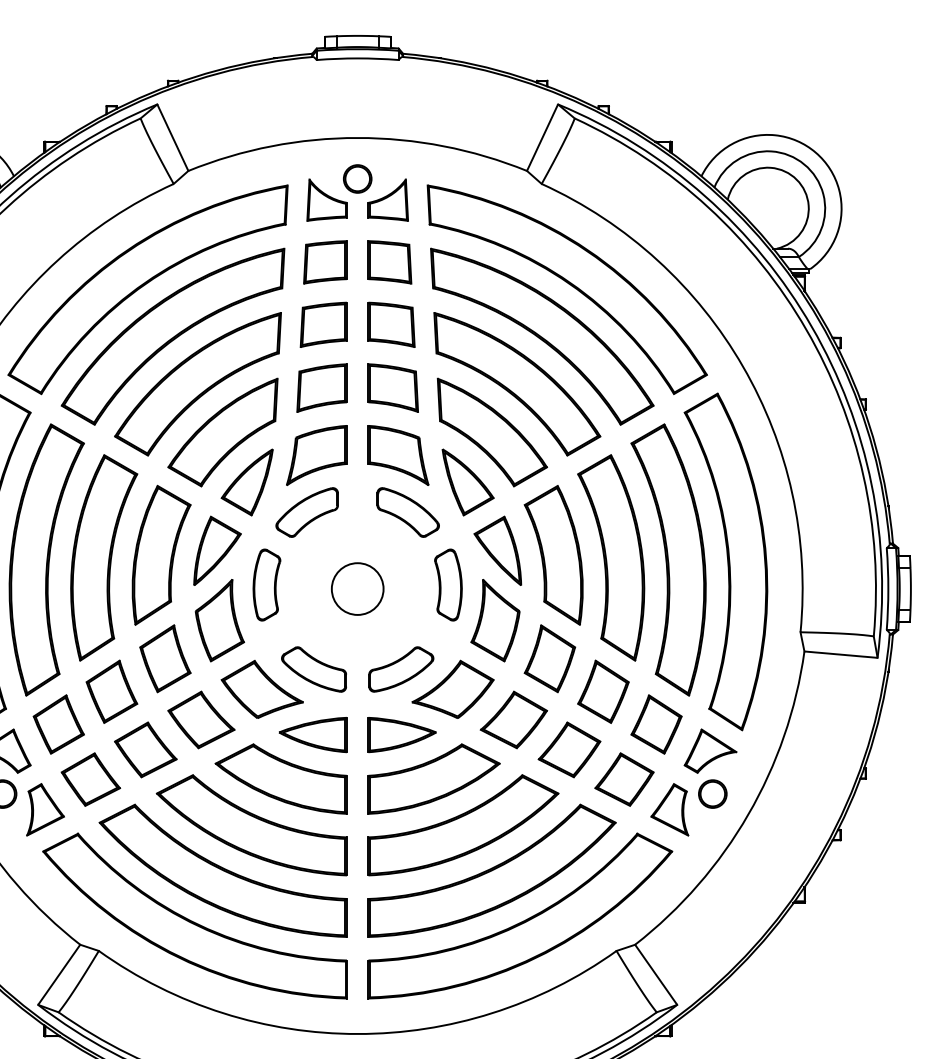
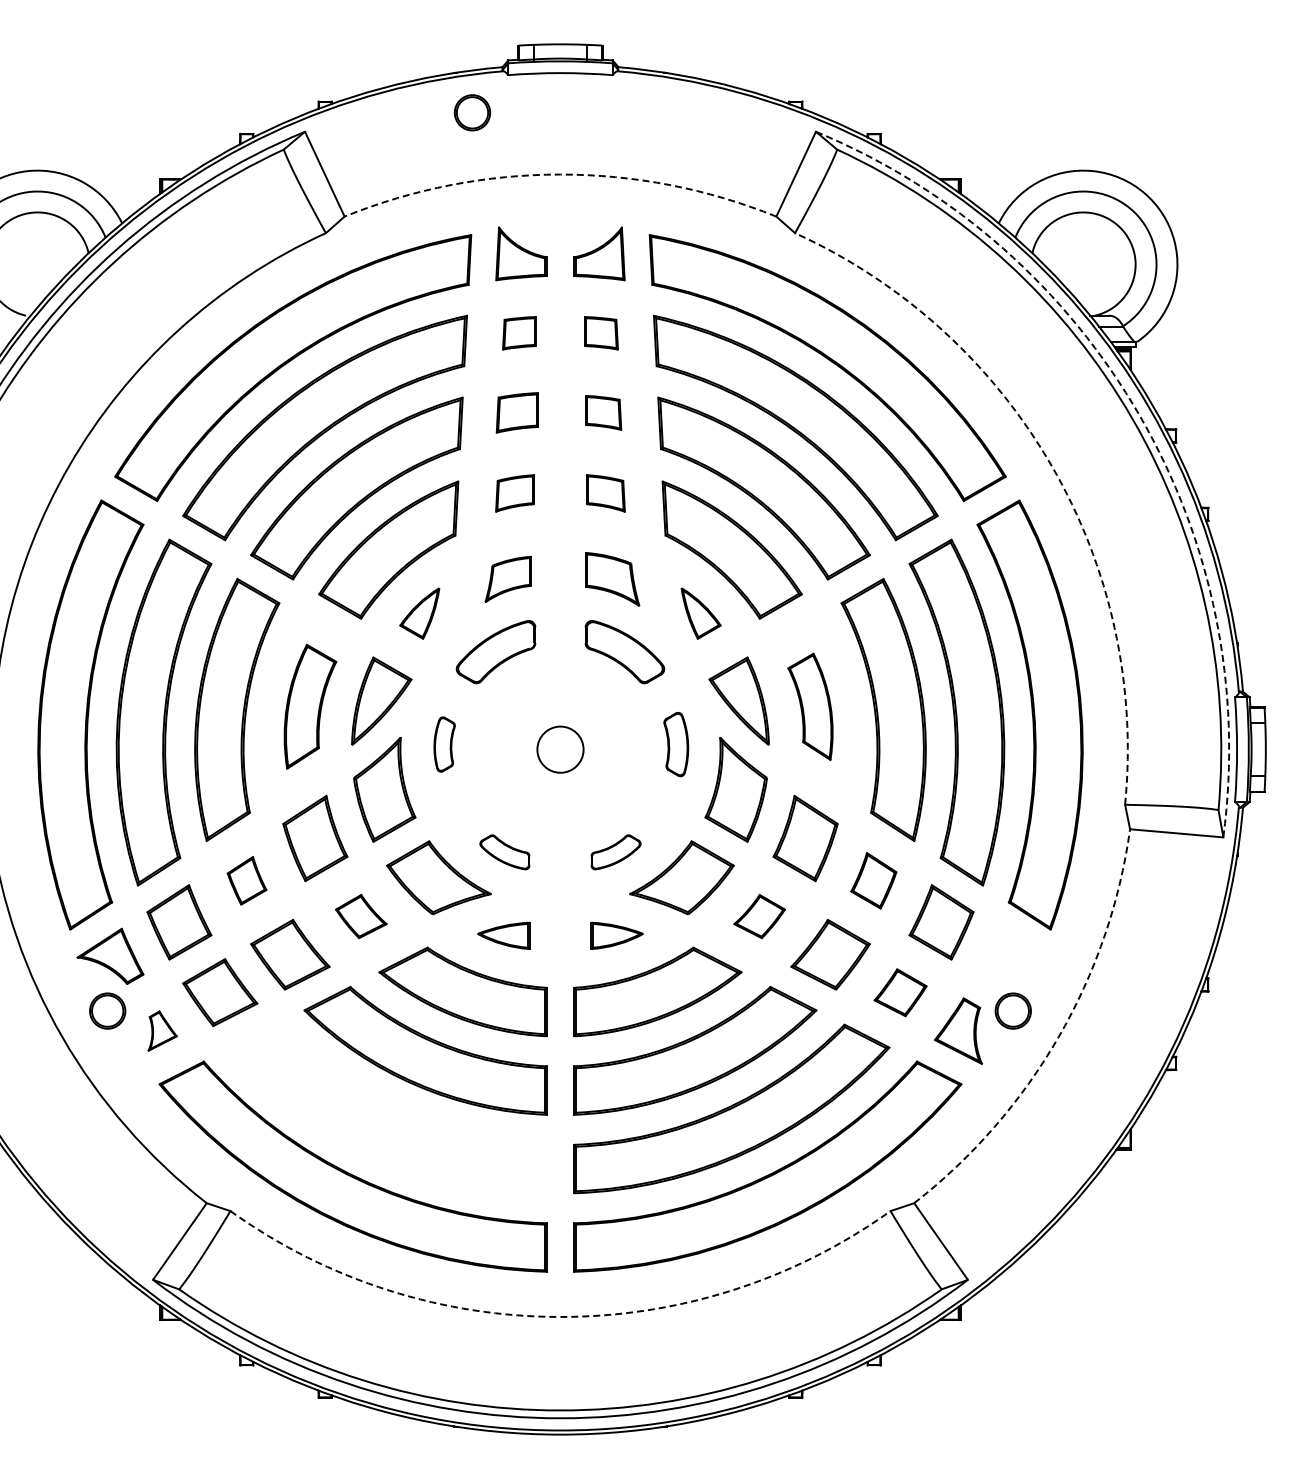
arc: (357, 137) -> (560, 174), solid -> dashed
part: (357, 178) -> (472, 112), moved
part: (325, 262) -> (519, 333), size x0.6
part: (389, 262) -> (601, 333), size x0.6
part: (323, 324) -> (517, 412), size x0.7
part: (391, 324) -> (603, 412), size x0.6
arc: (811, 326) -> (1139, 415), solid -> dashed
arc: (742, 366) -> (1051, 466), solid -> dashed
part: (321, 388) -> (514, 493), size x0.6
part: (393, 388) -> (605, 493), size x0.6
part: (316, 455) -> (508, 579), size x0.6
part: (398, 455) -> (612, 579), size x0.7
part: (247, 482) -> (419, 613), size x0.6
part: (467, 482) -> (700, 613), size x0.6
part: (161, 555) -> (310, 706), size x0.7
part: (553, 555) -> (810, 706), size x0.6
part: (266, 584) -> (444, 744), size x0.6
part: (448, 584) -> (676, 744), size x0.7
circle: (357, 588) -> (560, 749), size x0.7
part: (313, 669) -> (504, 852), size x0.6
part: (400, 669) -> (615, 852), size x0.6
part: (111, 691) -> (246, 880), size x0.6
part: (603, 691) -> (873, 880), size x0.7
part: (201, 719) -> (361, 916), size x0.6
part: (513, 719) -> (759, 916), size x0.6
part: (313, 734) -> (503, 935), size x0.6
part: (401, 734) -> (616, 935), size x0.6
part: (710, 750) -> (1010, 955), removed
part: (624, 779) -> (900, 992), size x0.7
part: (45, 809) -> (162, 1030), size x0.6
arc: (748, 814) -> (1058, 1037), solid -> dashed
part: (222, 870) -> (388, 1108), removed
arc: (357, 1033) -> (560, 1316), solid -> dashed

